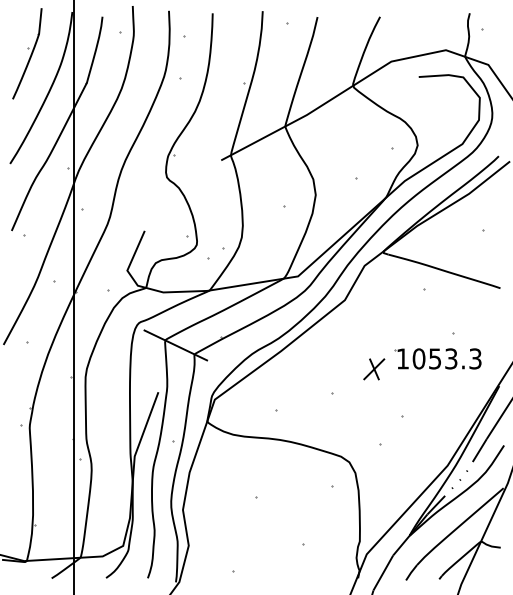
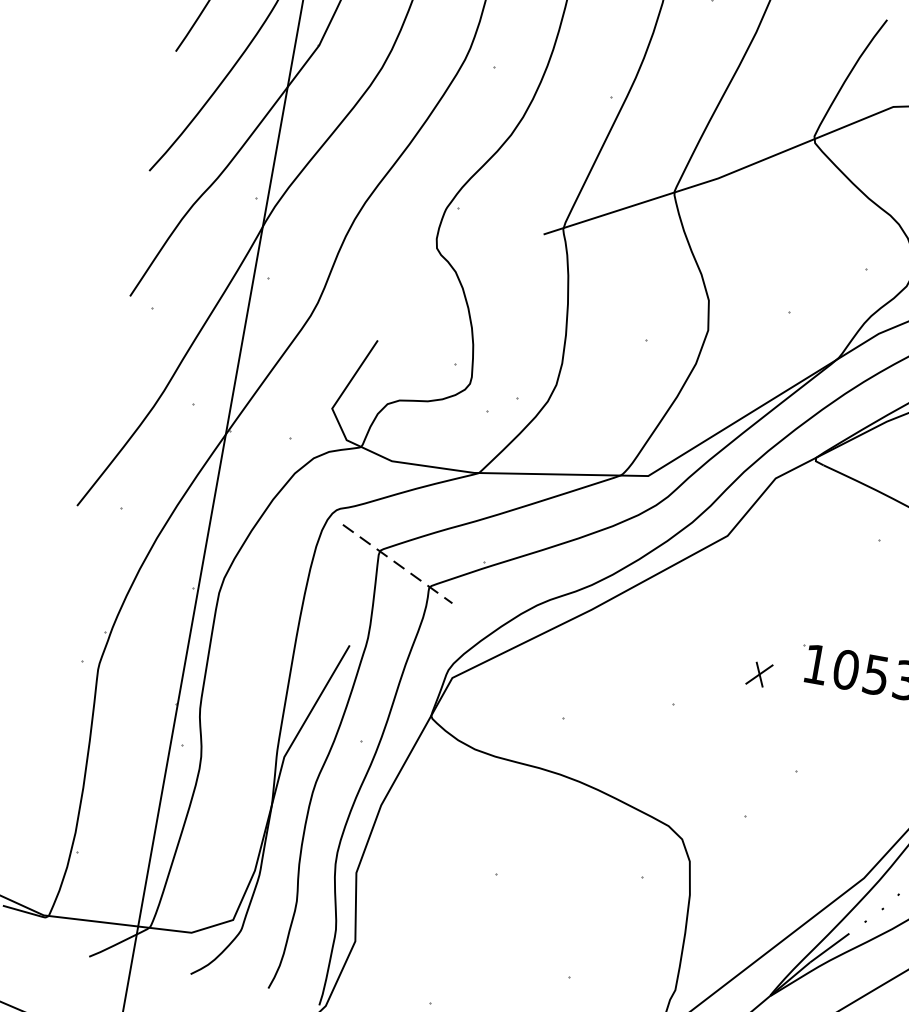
line: (175, 345) -> (397, 564), solid -> dashed
part: (374, 369) -> (759, 674), size x0.6

